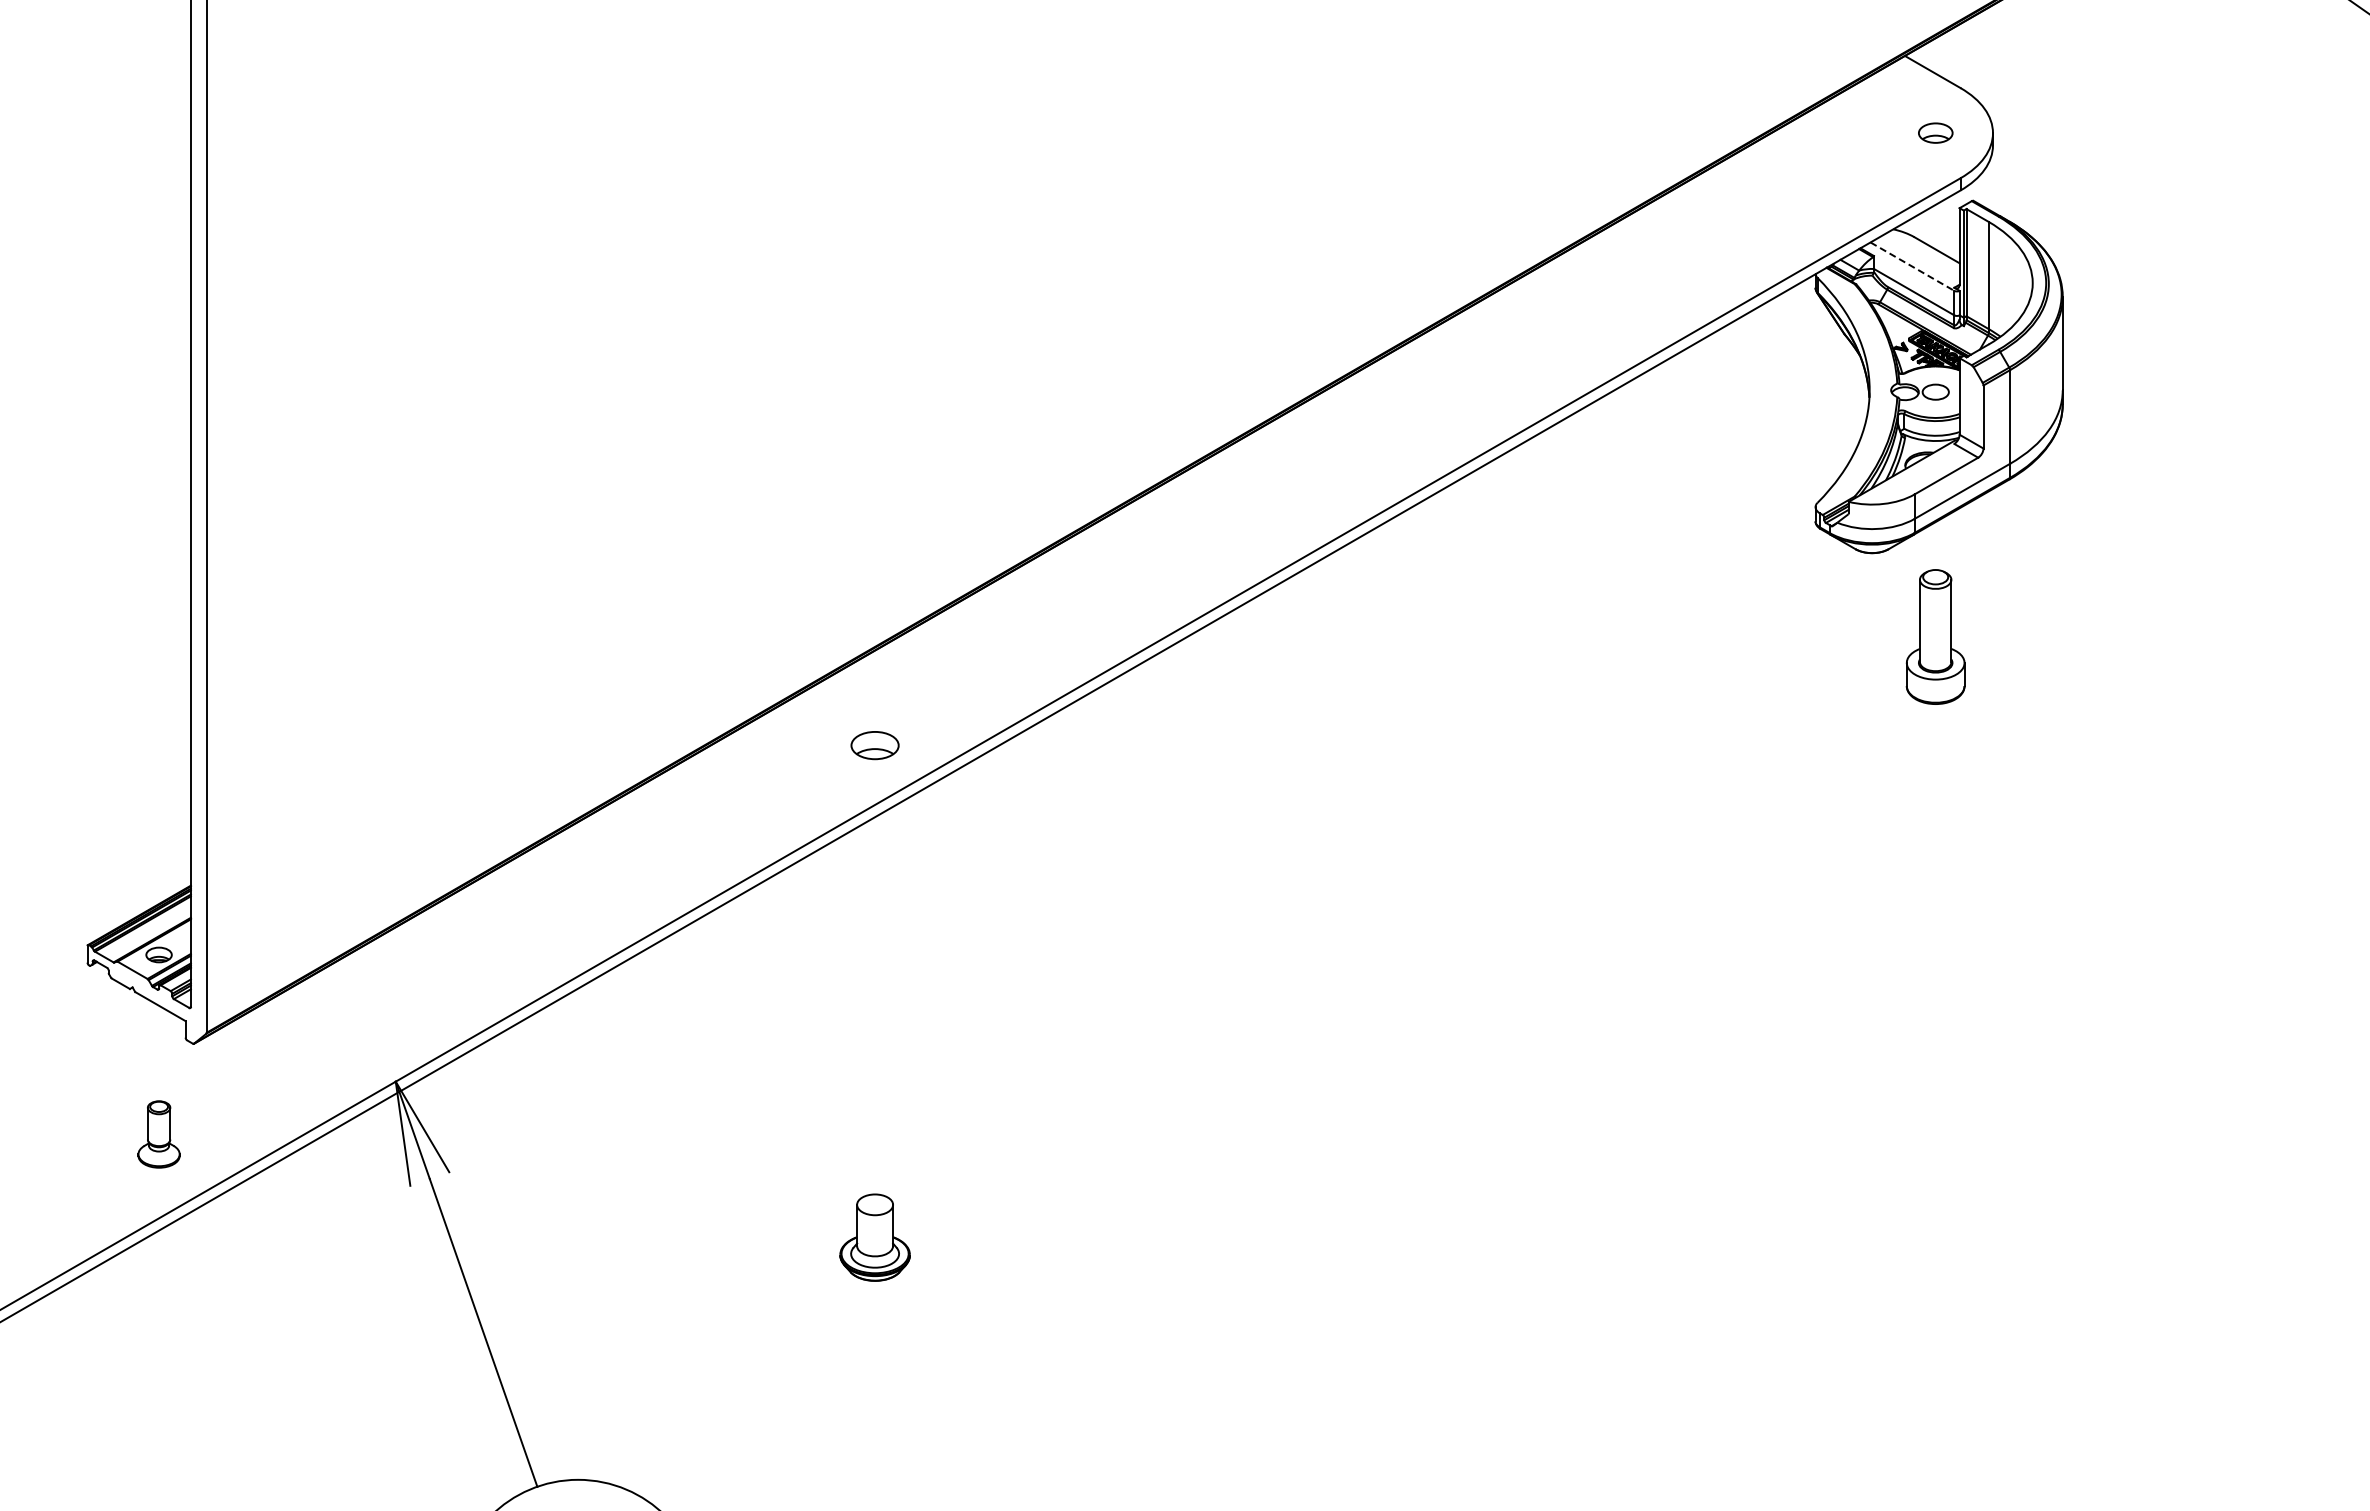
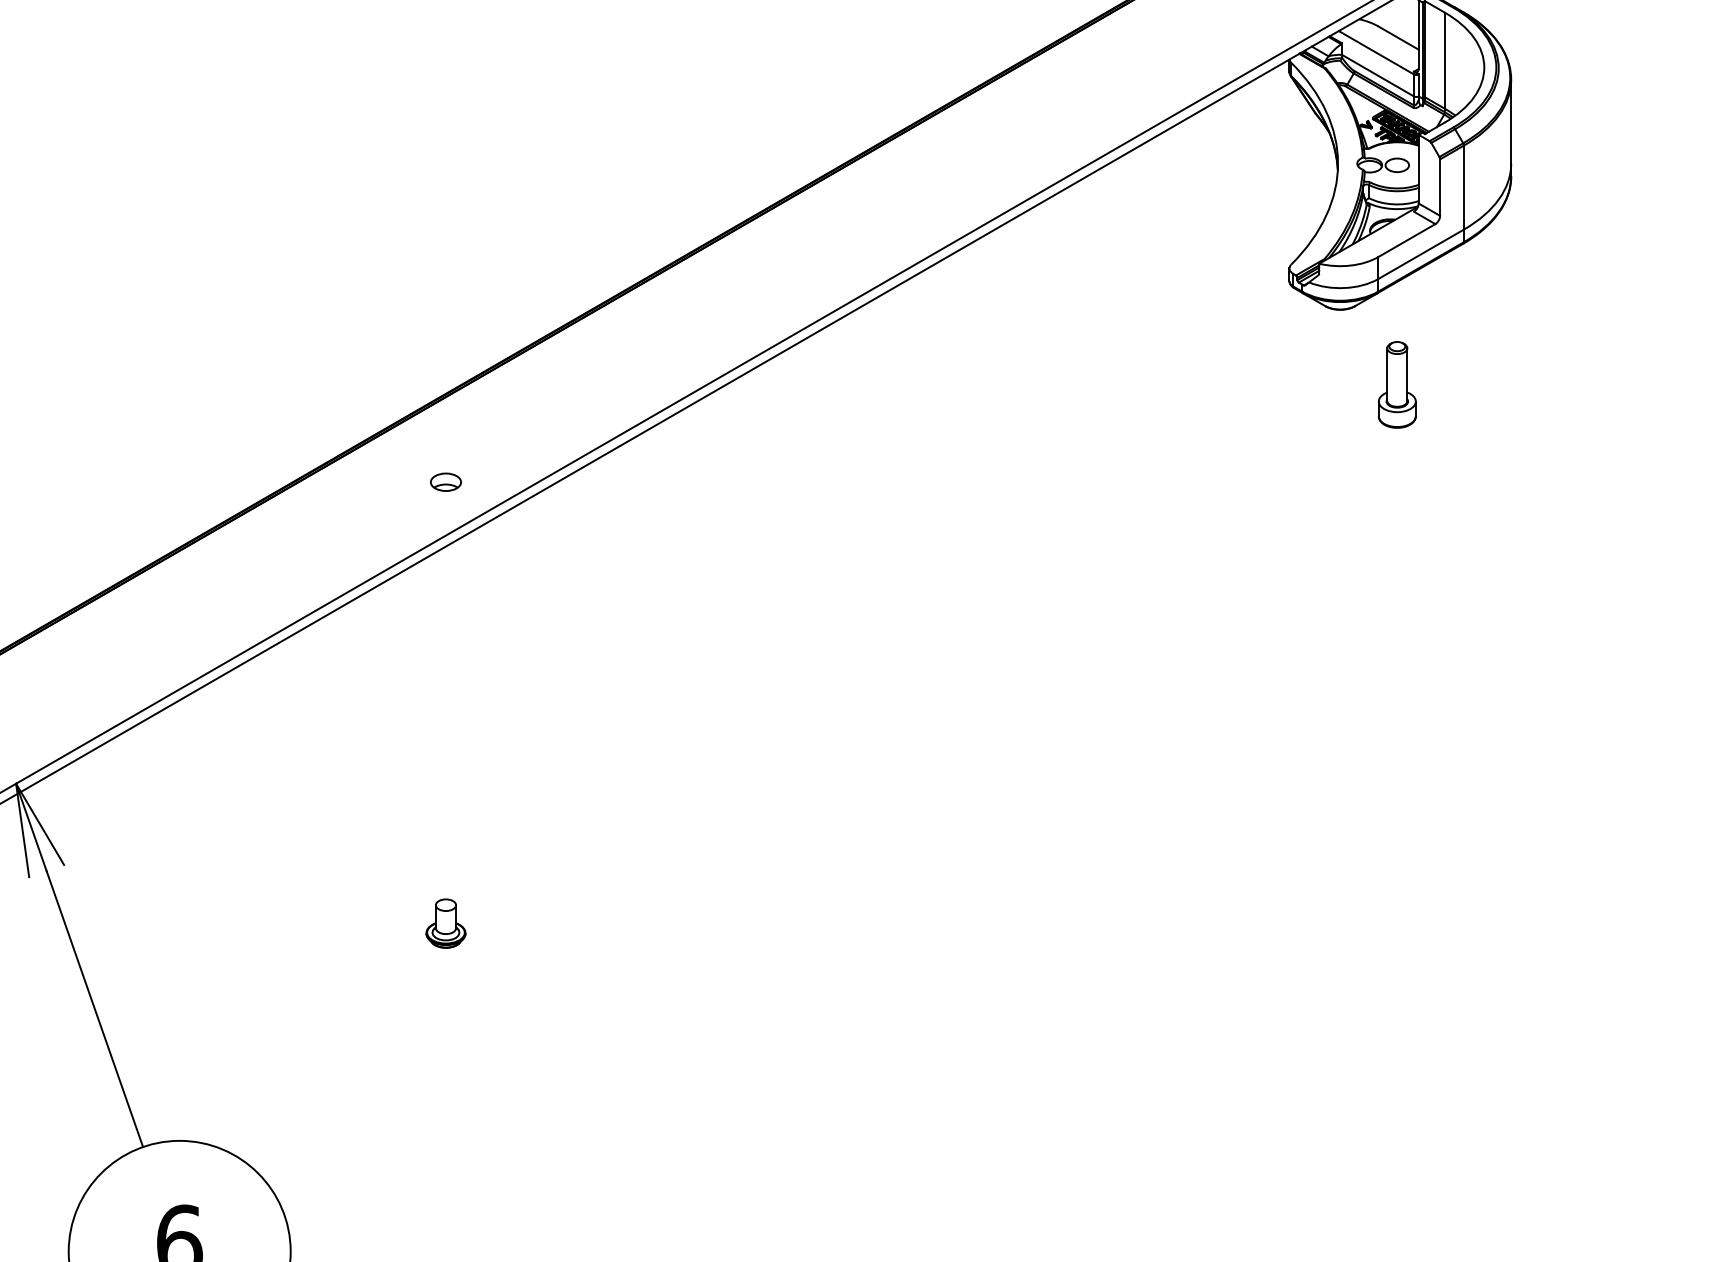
line: (1912, 266) -> (1376, 52), dashed -> solid
part: (1935, 636) -> (1397, 384), size x0.71
part: (874, 745) -> (445, 482), size x0.71
part: (874, 1237) -> (445, 923), size x0.62

